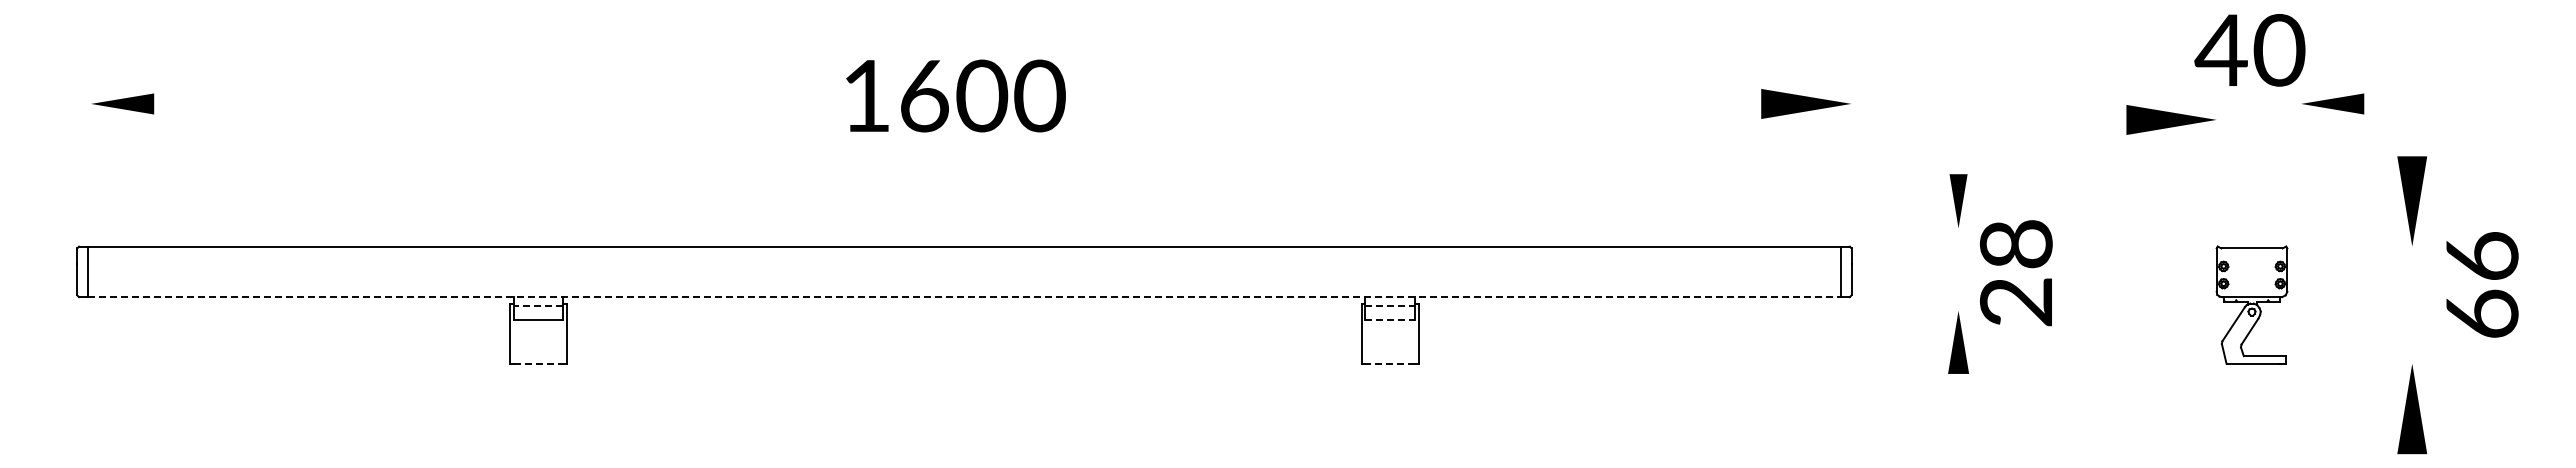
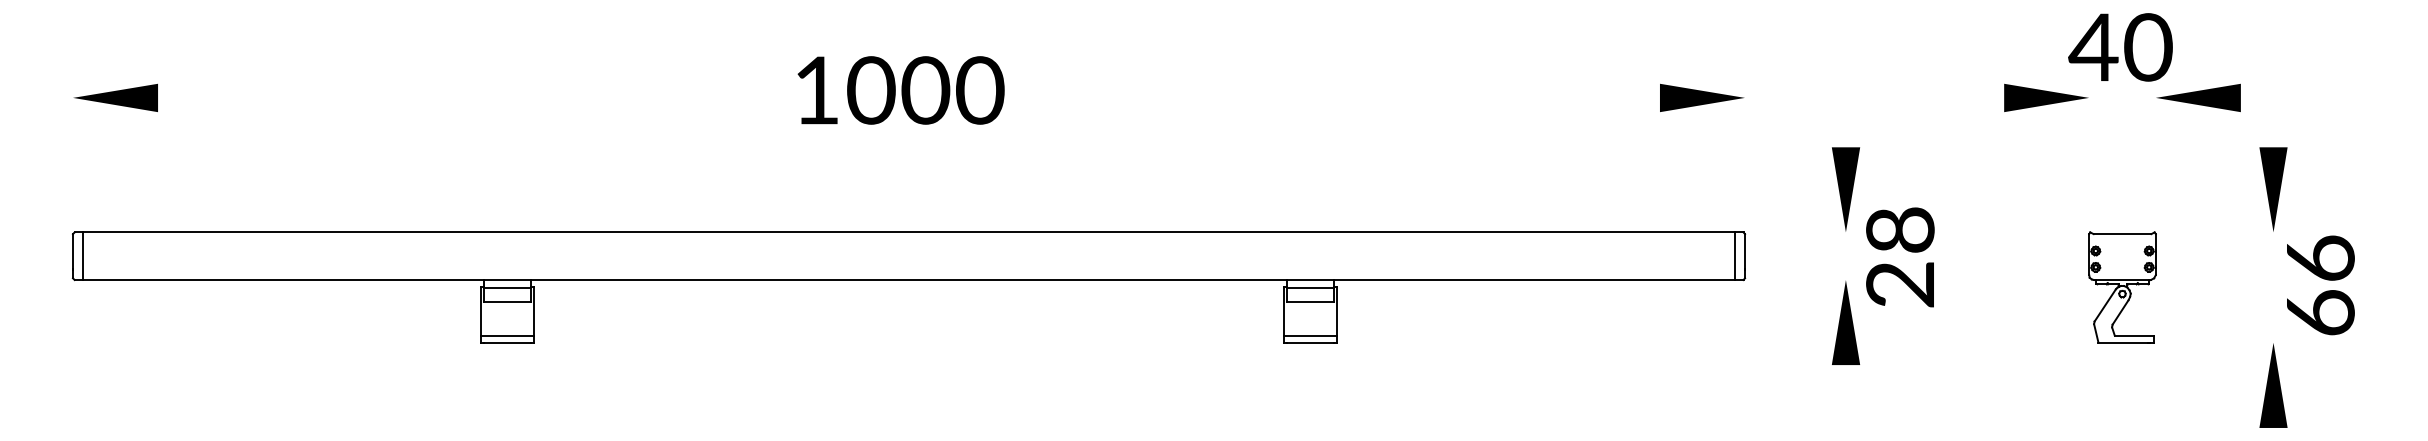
text: (924, 95) -> (871, 89), 1600 -> 1000
part: (122, 103) -> (115, 97), size x1.43
part: (2332, 103) -> (2198, 97), size x1.43
part: (2170, 119) -> (2045, 97), moved
part: (1958, 200) -> (1845, 188), size x1.67
text: (2482, 284) -> (2320, 285), moved
line: (964, 297) -> (909, 280), dashed -> solid
line: (538, 305) -> (507, 287), dashed -> solid
line: (1390, 305) -> (1310, 287), dashed -> solid
line: (1390, 320) -> (1310, 302), dashed -> solid
part: (1958, 342) -> (1845, 322), size x1.43
line: (537, 356) -> (506, 335), added
line: (1390, 356) -> (1310, 335), added
line: (538, 363) -> (507, 342), dashed -> solid
line: (1390, 363) -> (1310, 342), dashed -> solid

